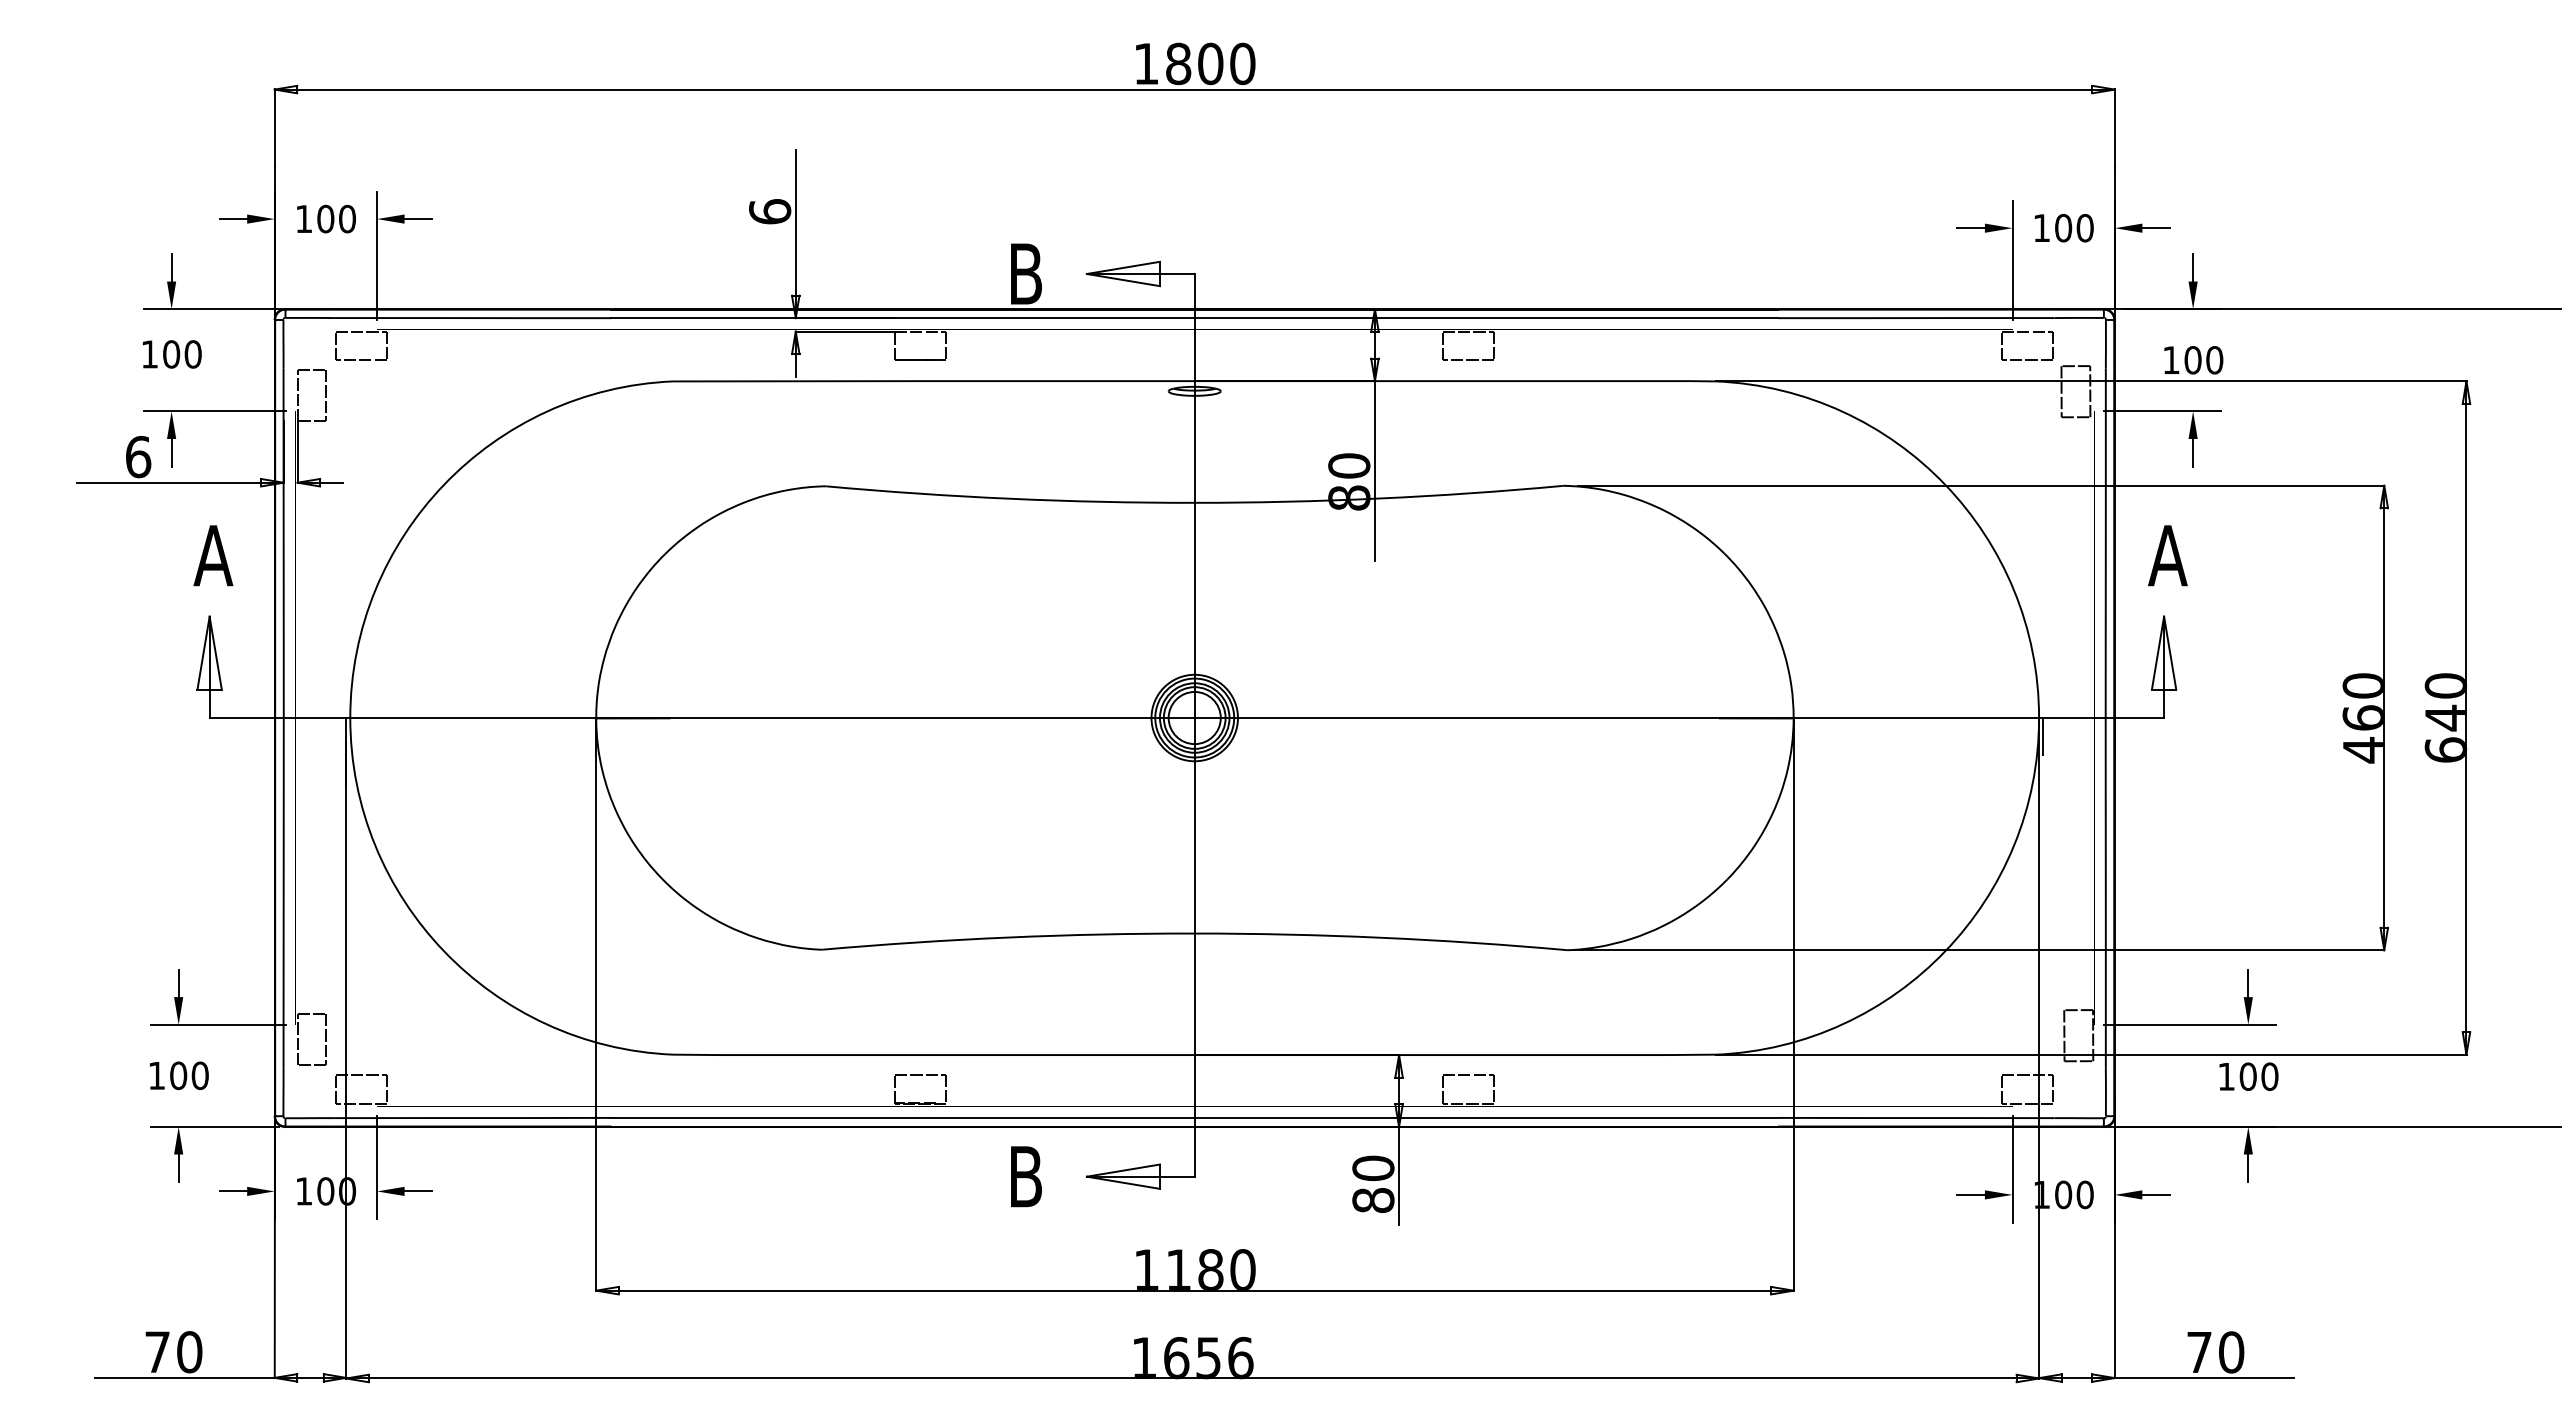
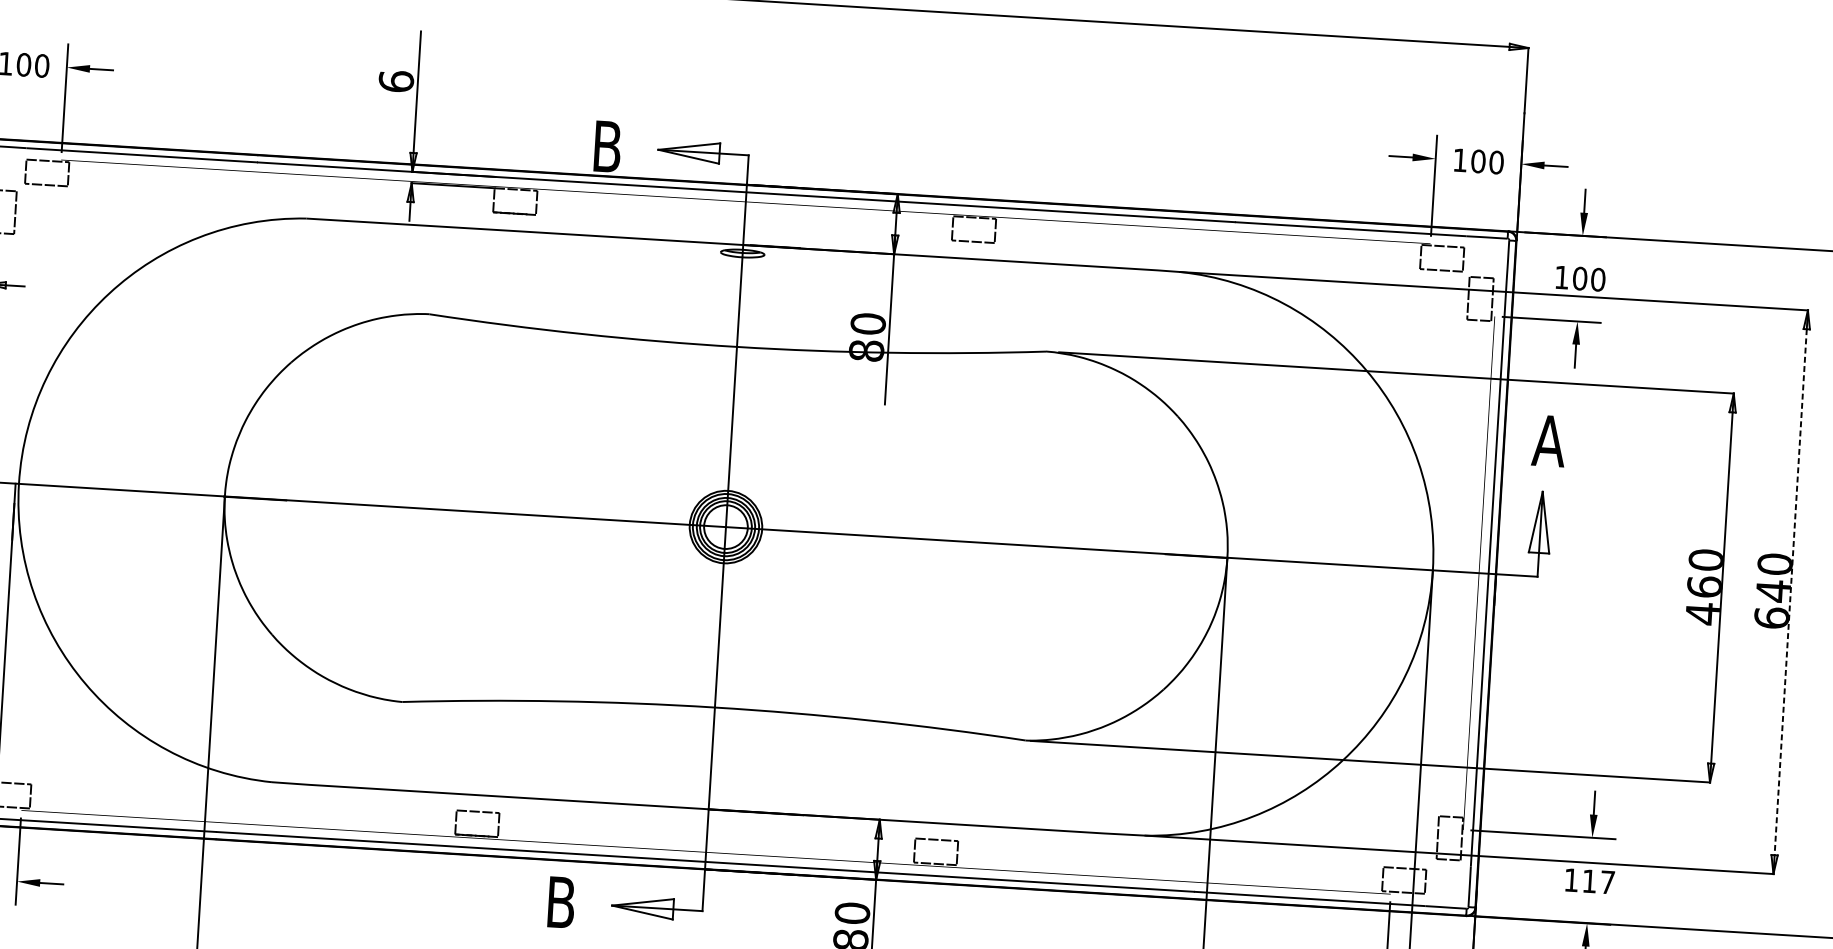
line: (2466, 718) -> (1790, 592), solid -> dashed
line: (2043, 736) -> (1435, 586), removed
text: (2258, 1076) -> (1598, 881), 100 -> 117

